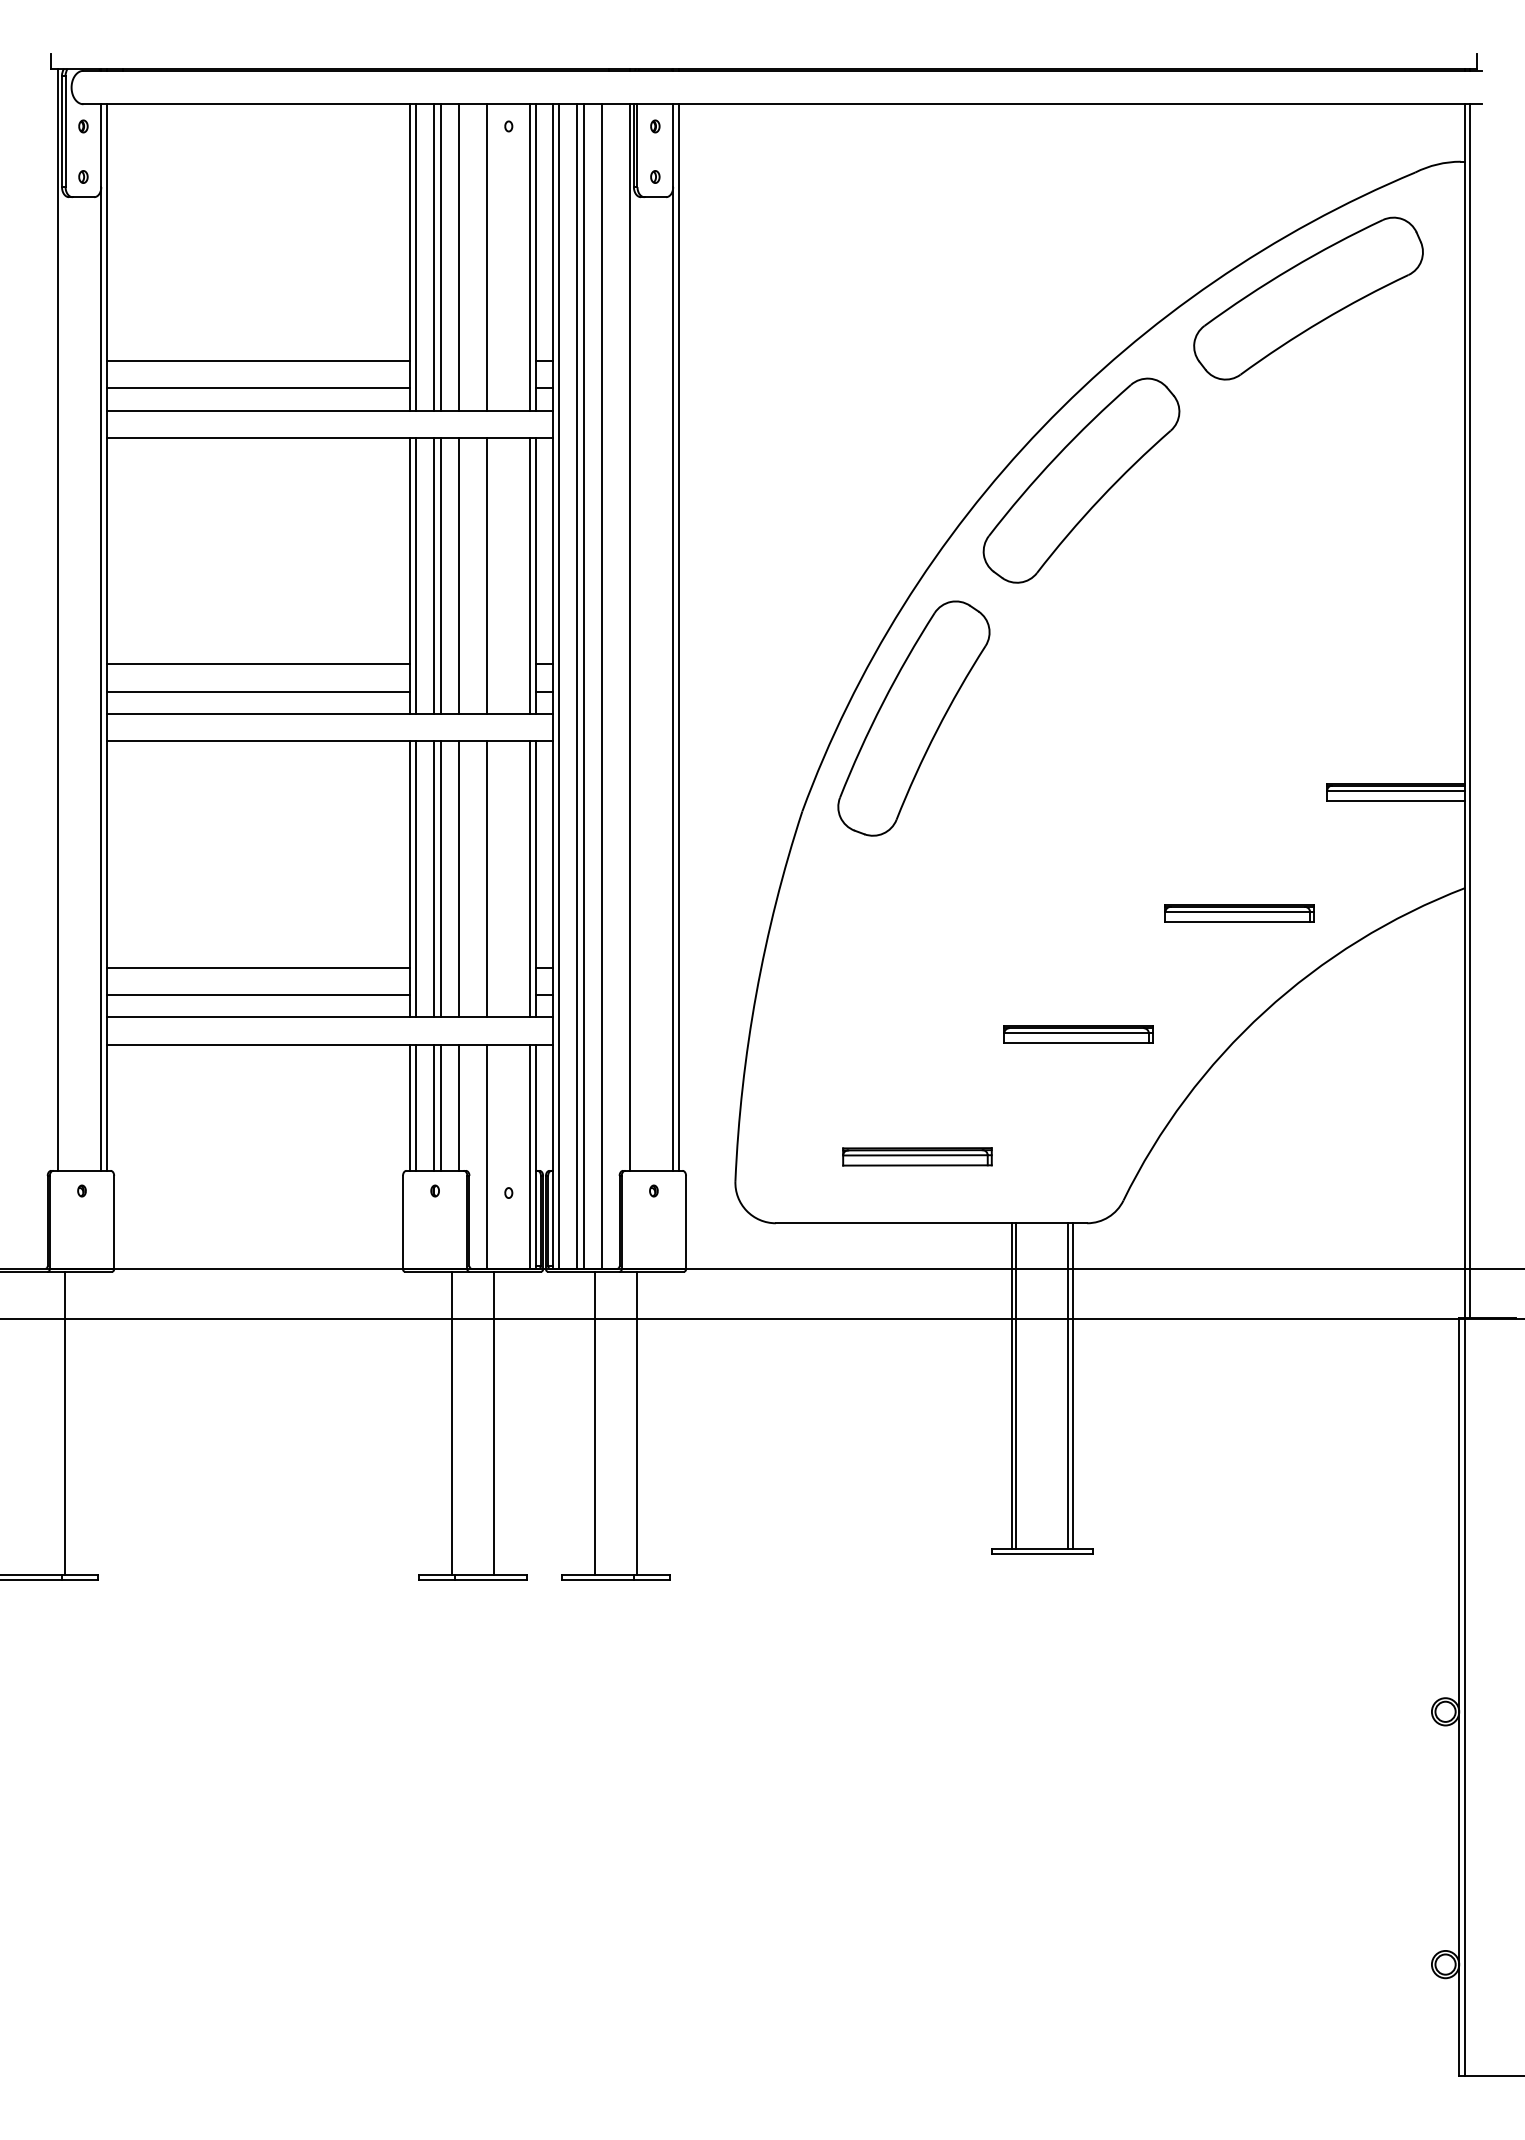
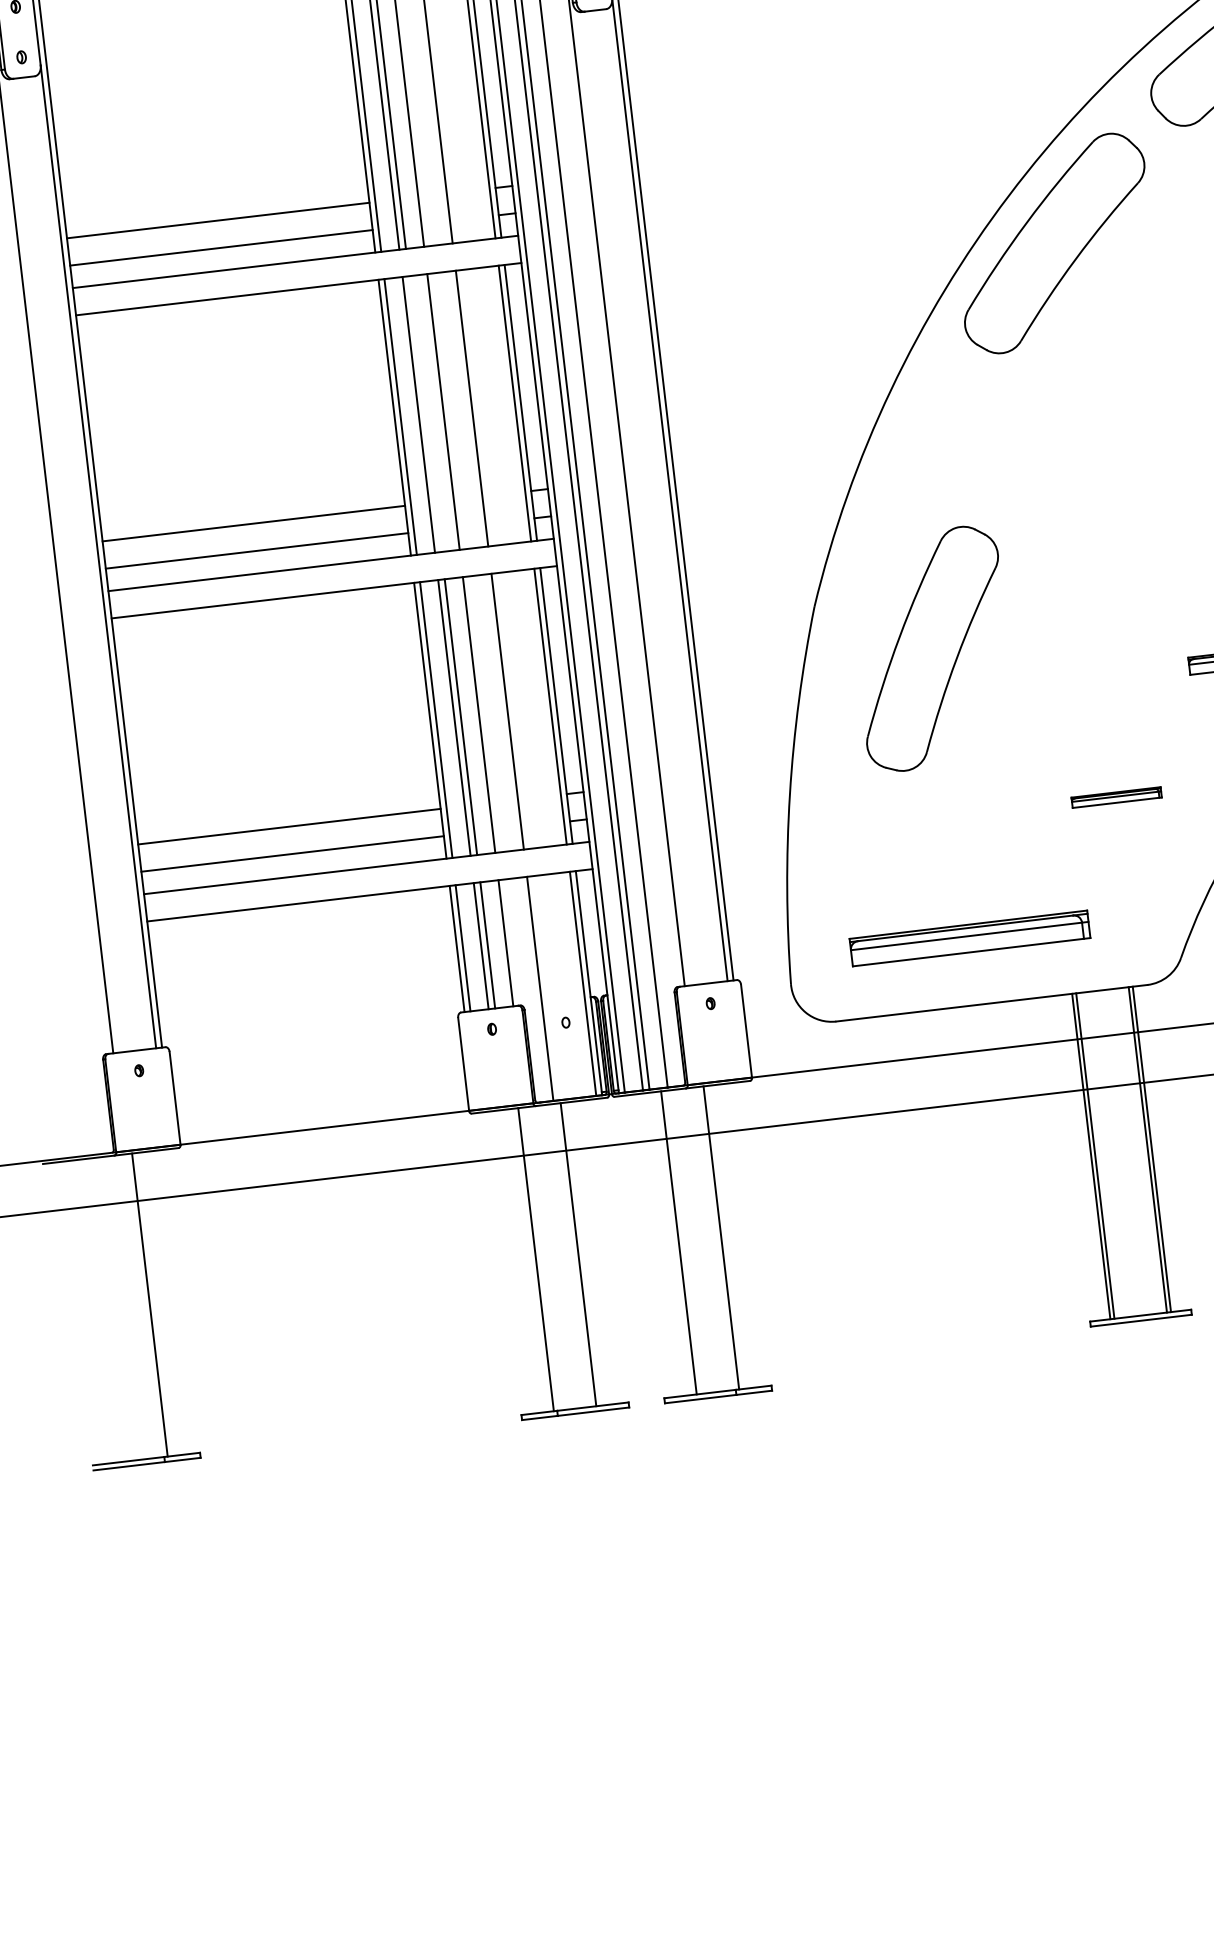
line: (440, 576) -> (425, 414), removed
part: (913, 718) -> (931, 648), moved
part: (1078, 1034) -> (1116, 797), size x0.6
part: (917, 1156) -> (970, 938), size x1.6

